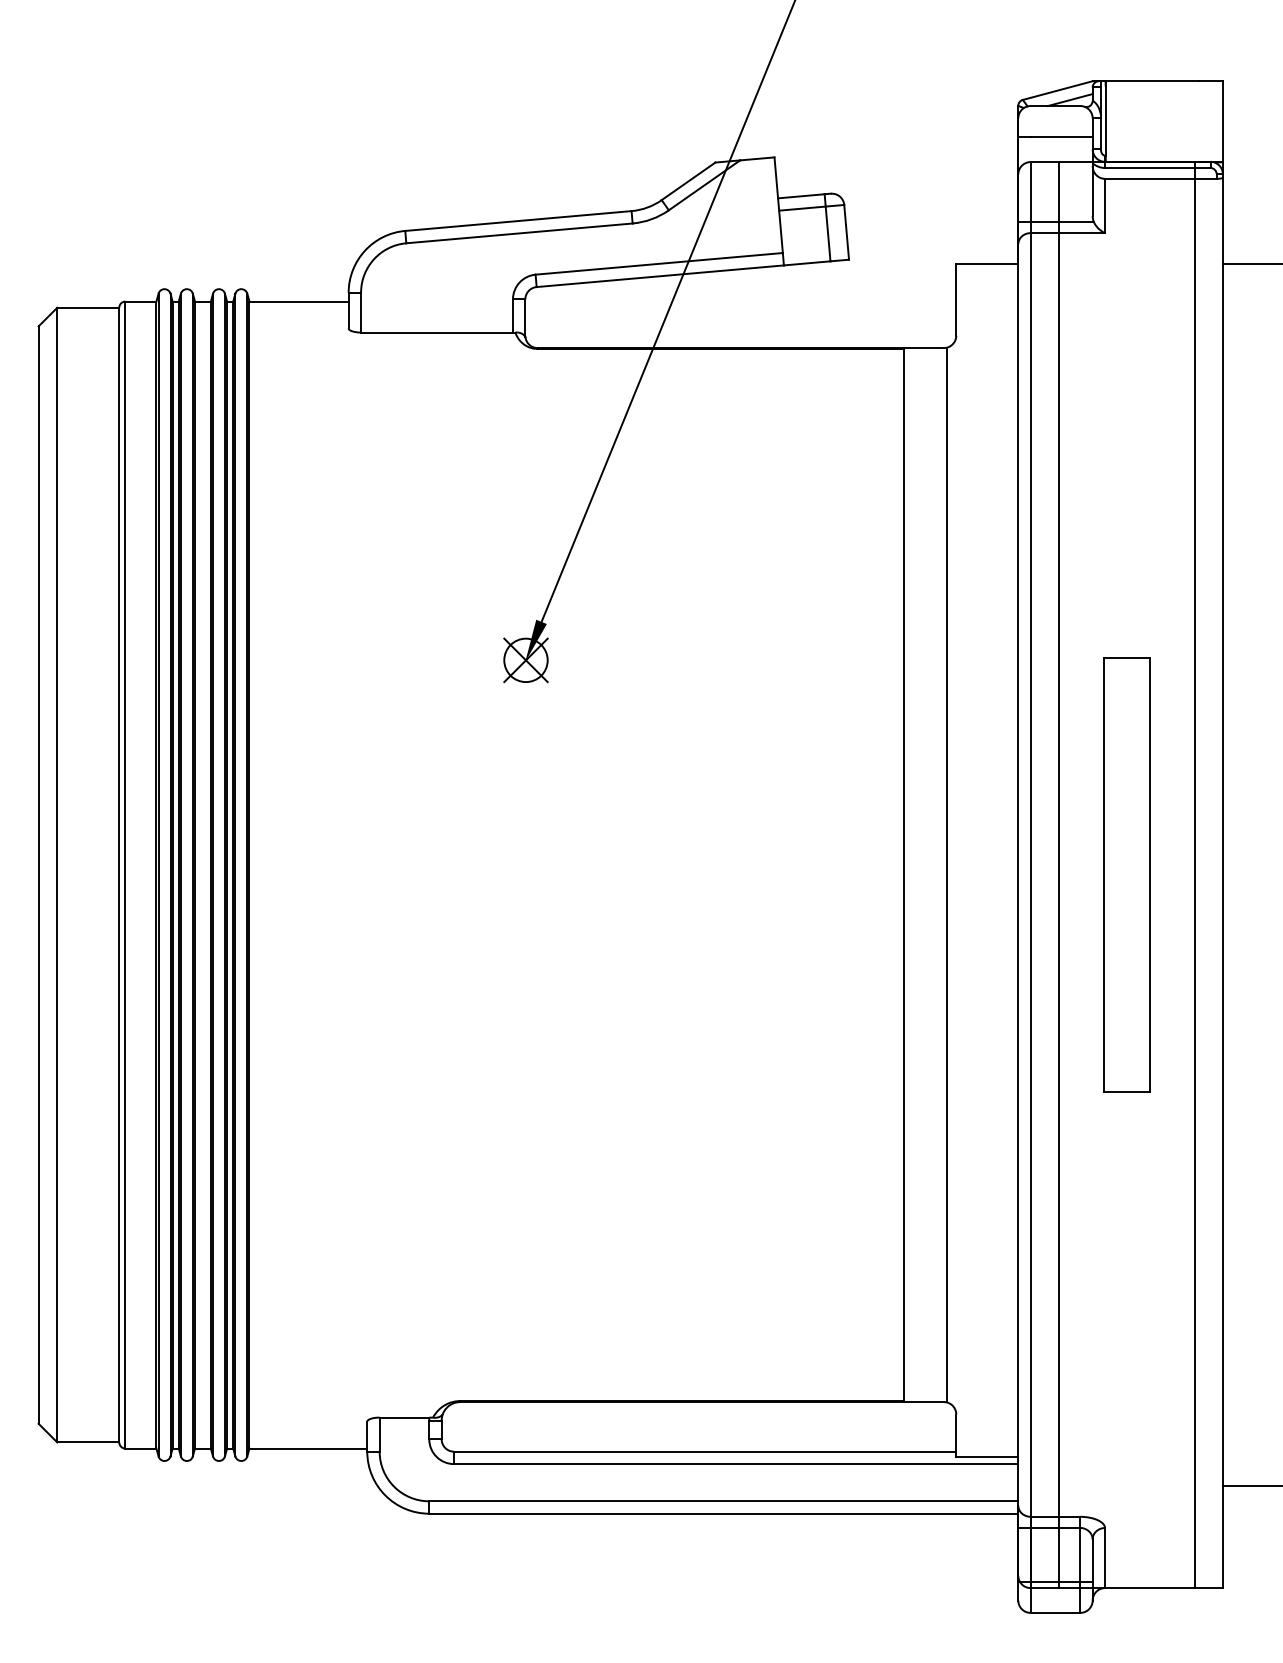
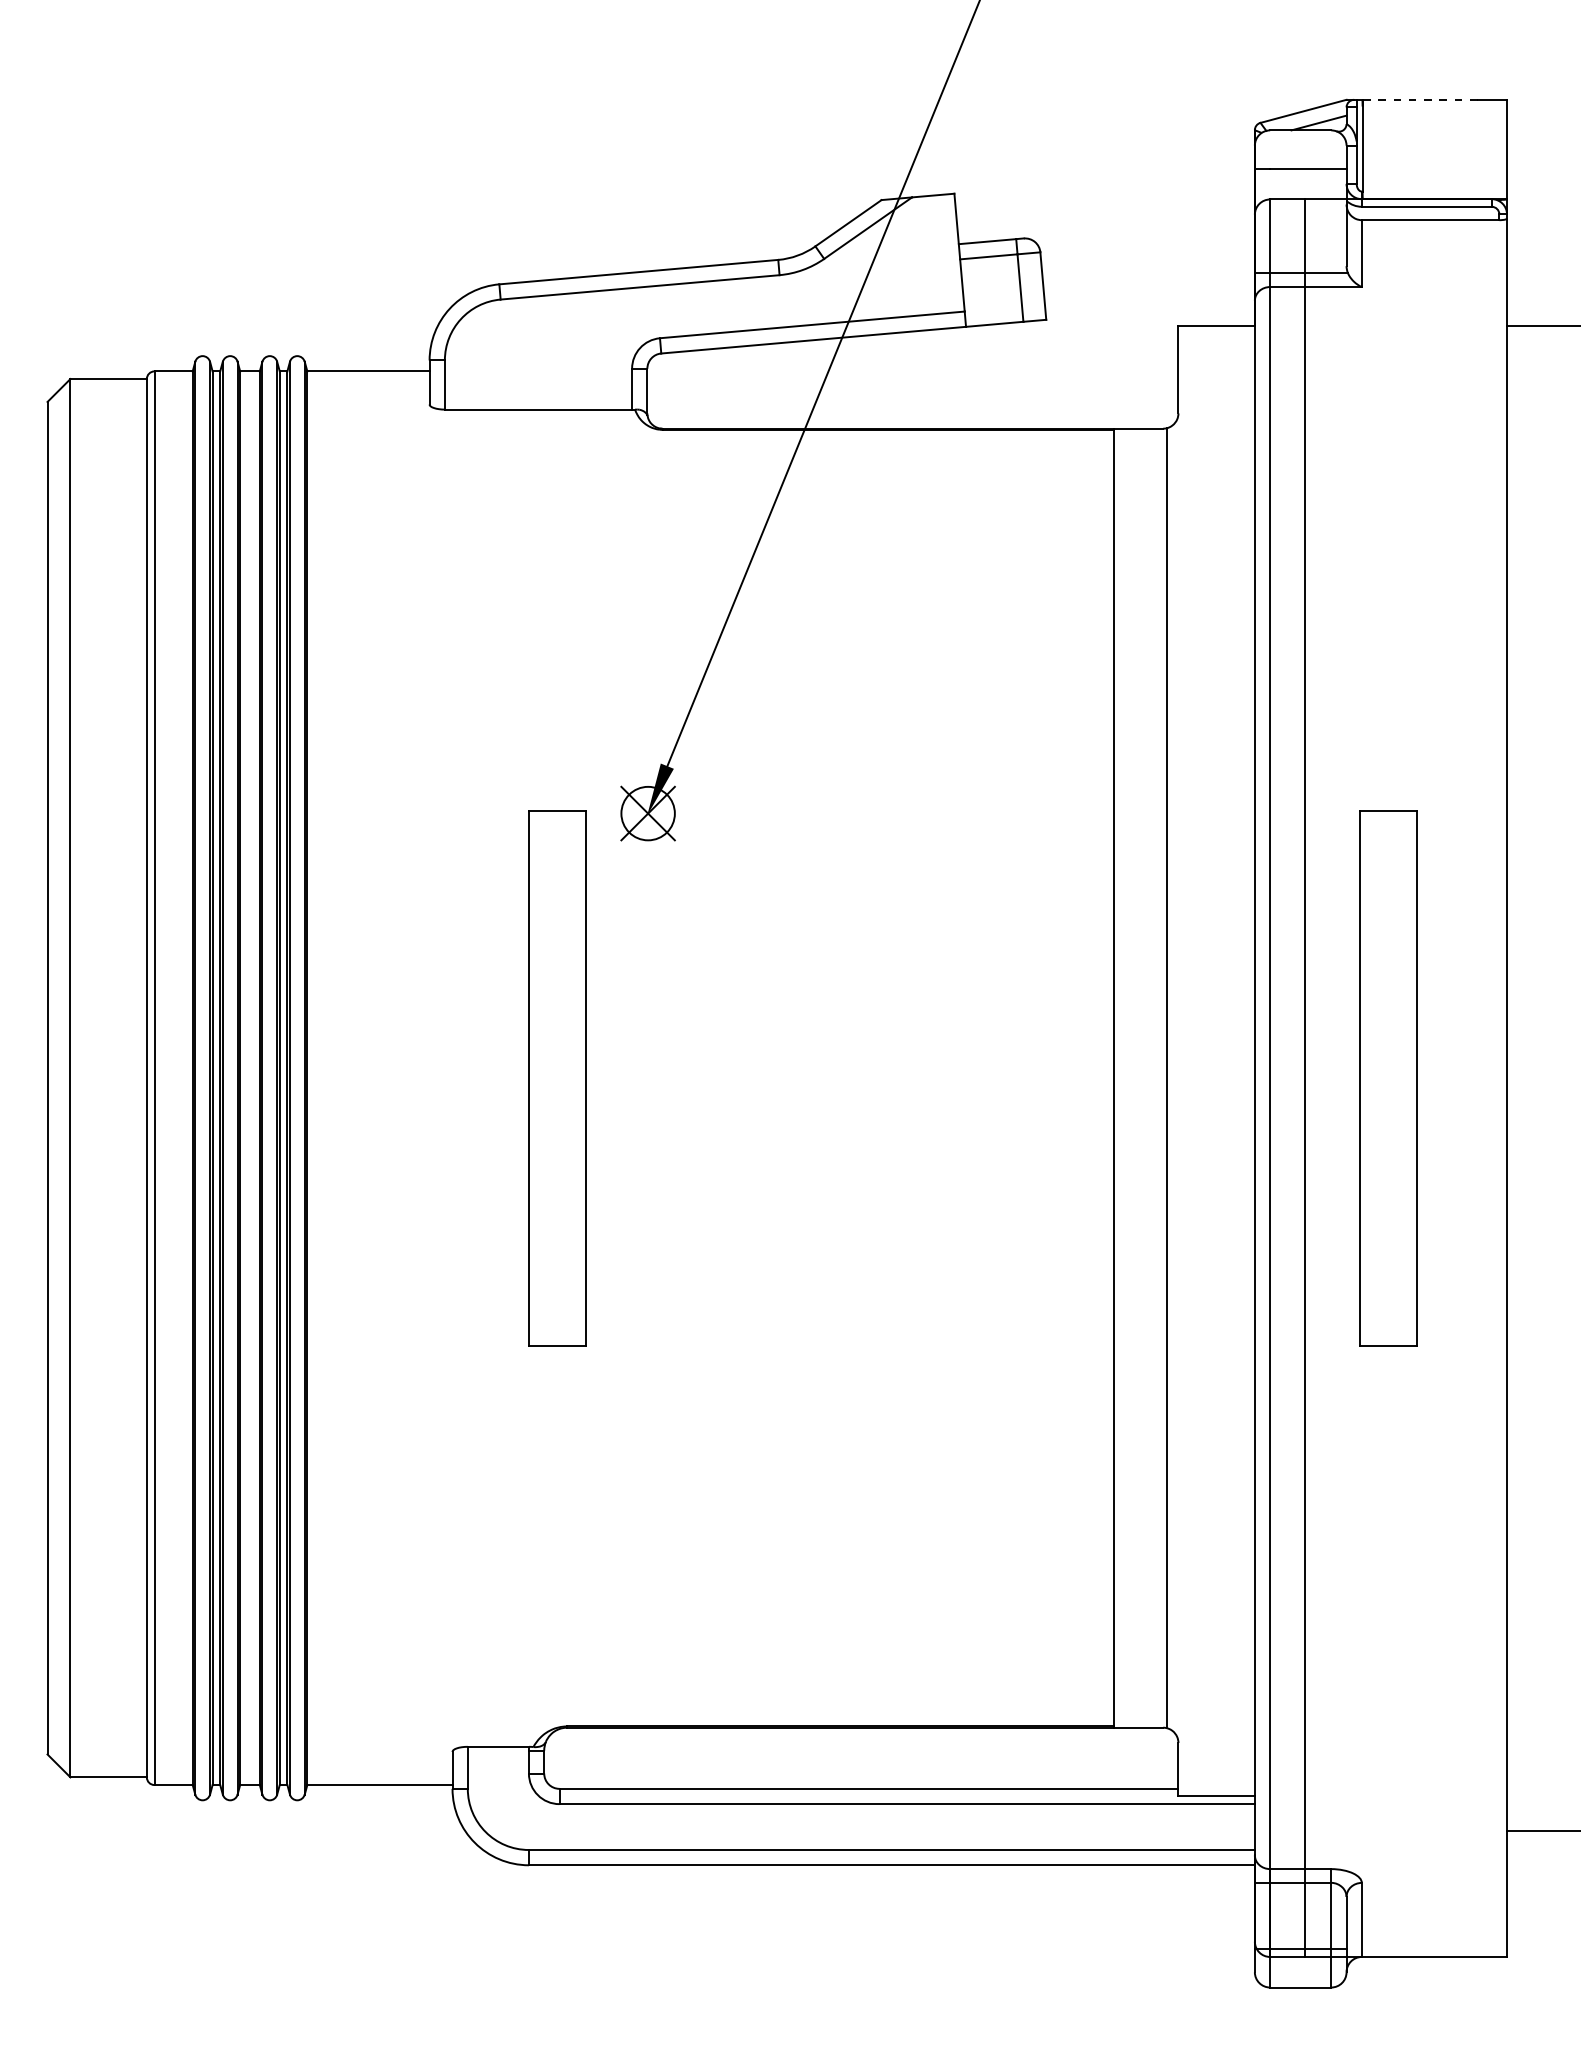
line: (1151, 80) -> (1419, 99), solid -> dashed
line: (1194, 874) -> (1472, 1077), removed
part: (452, 875) -> (557, 1078), added

